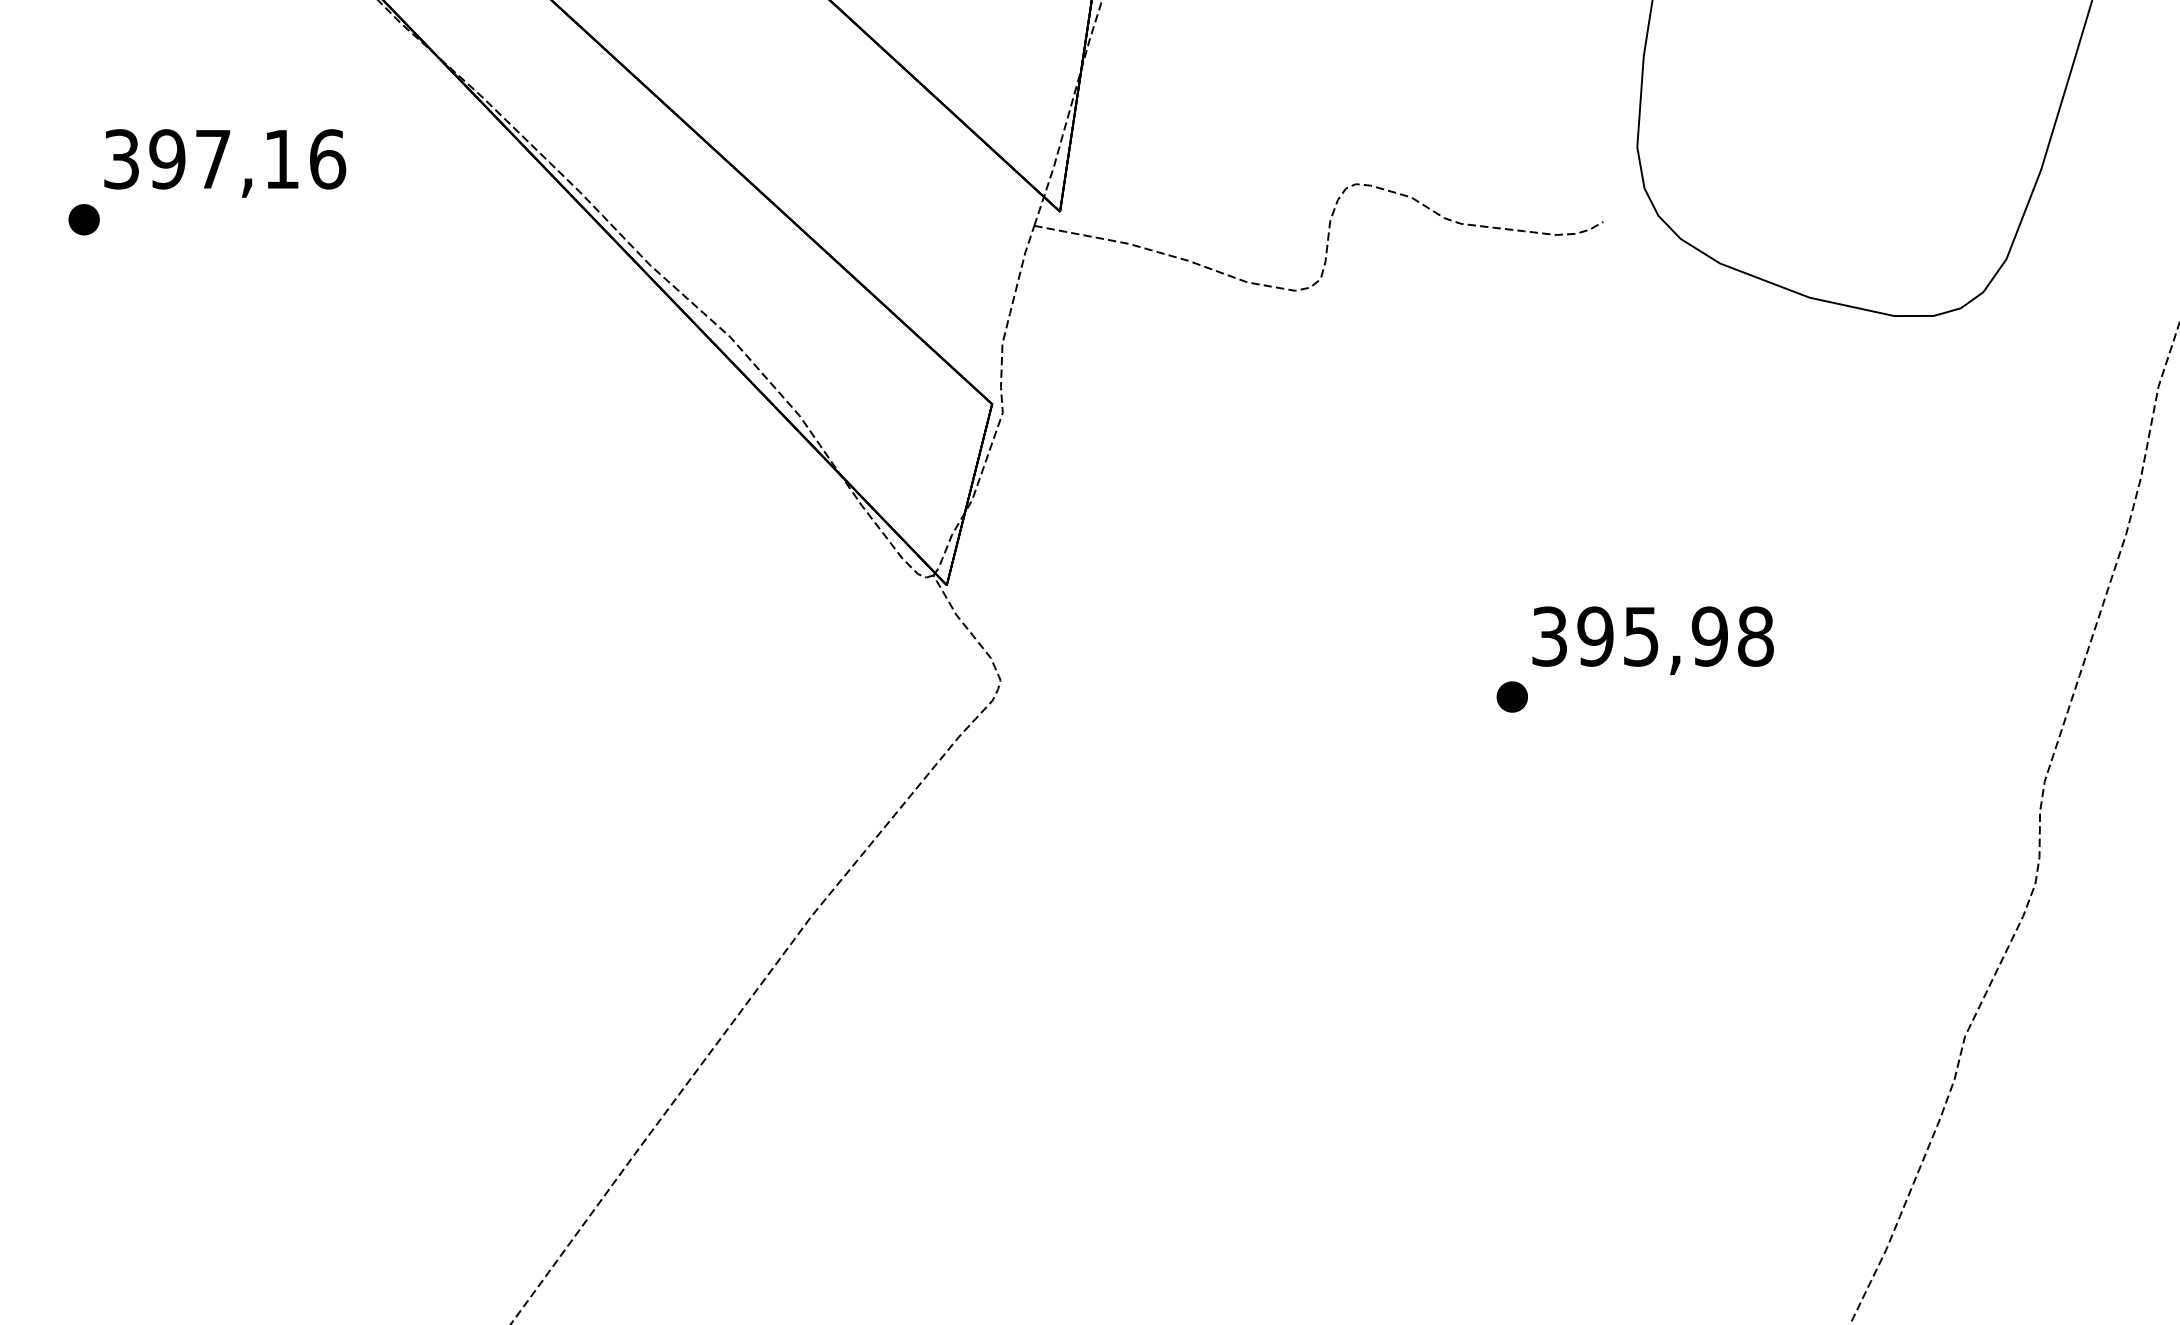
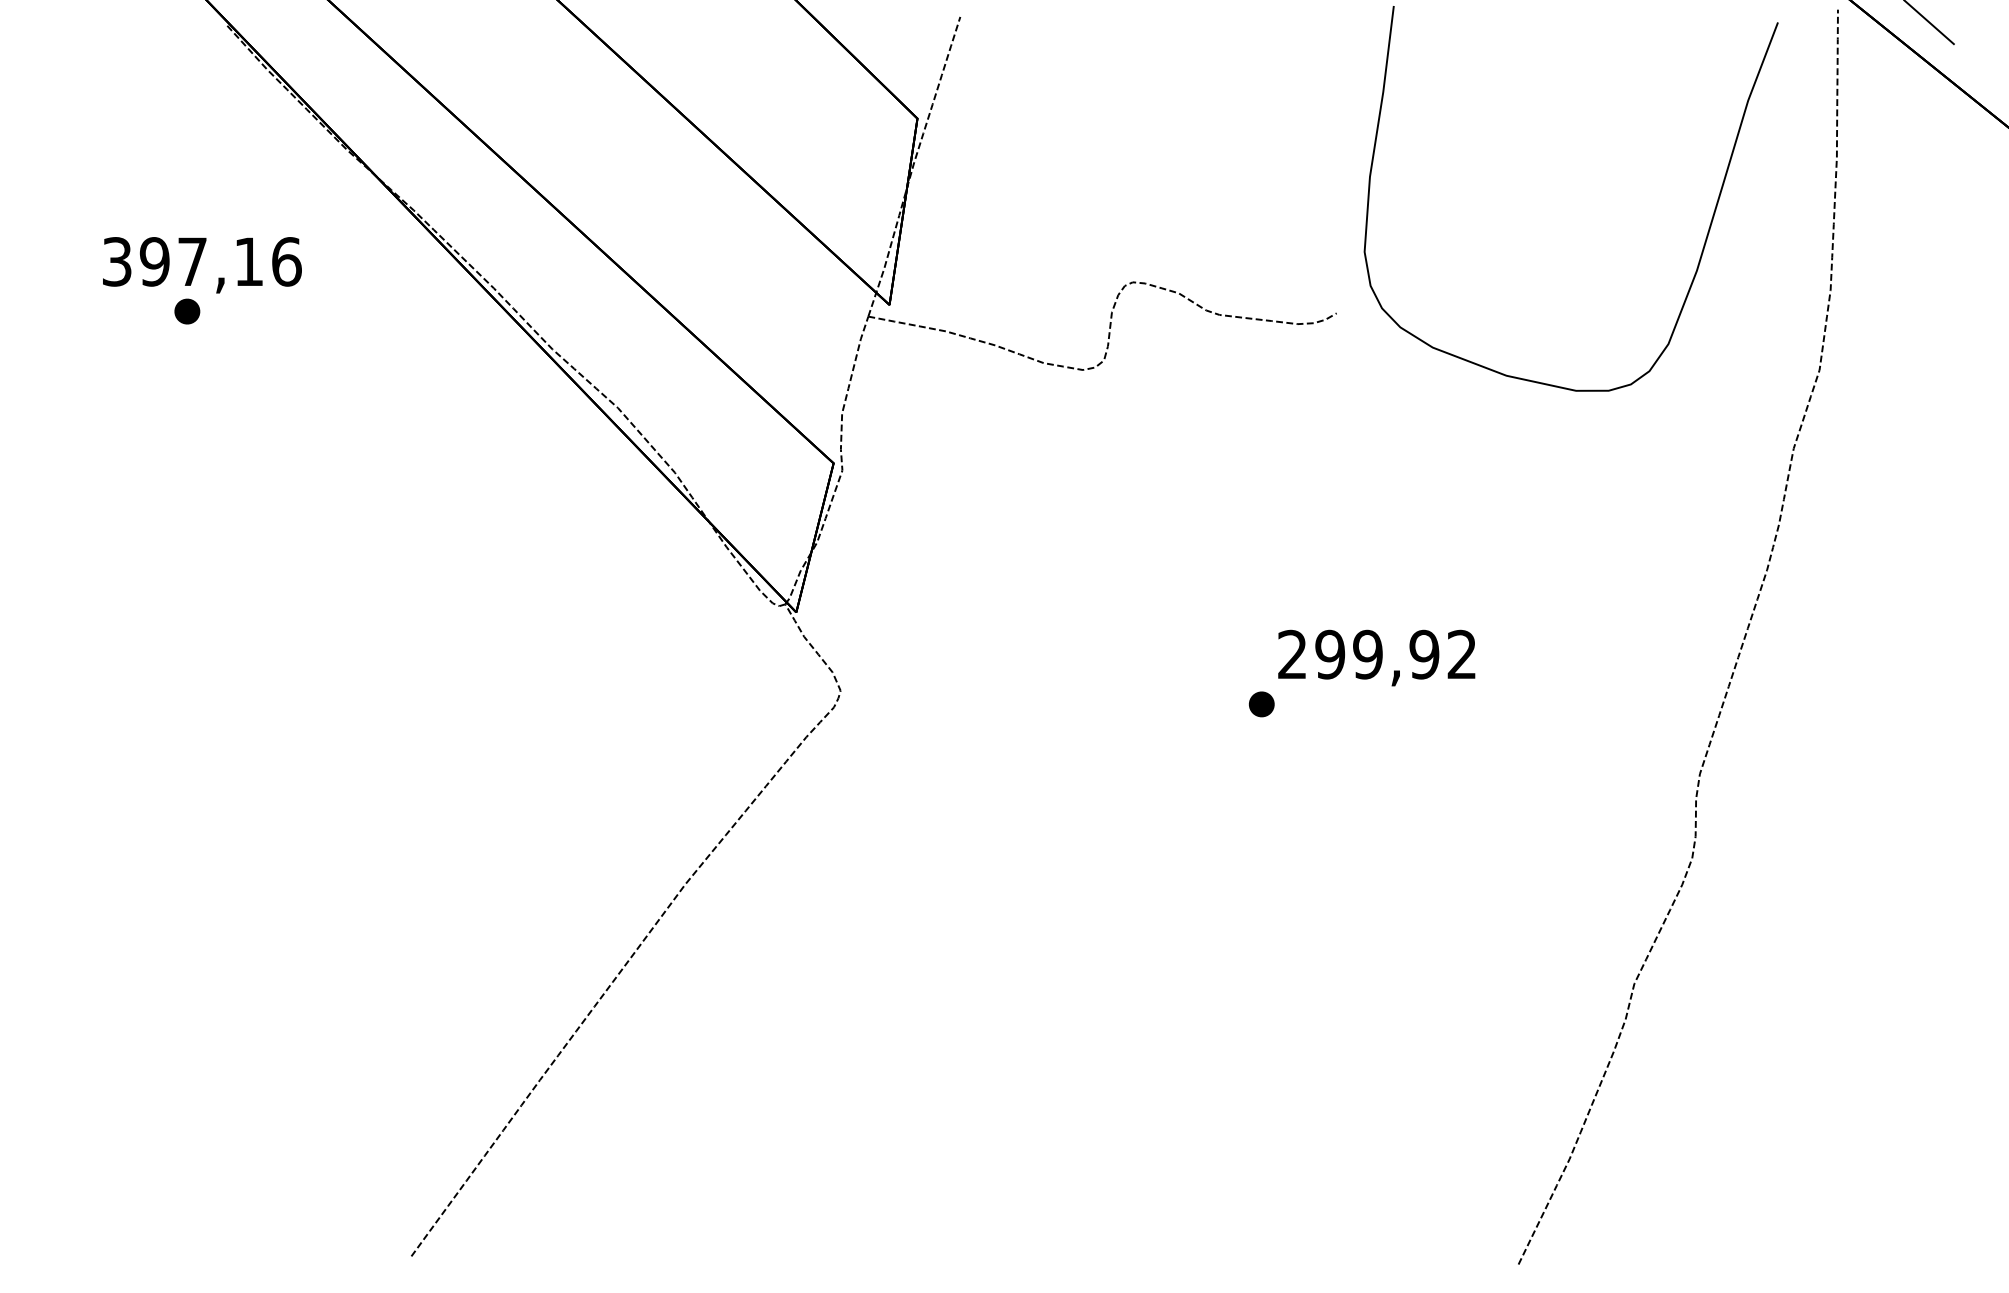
part: (84, 219) -> (187, 311), moved
text: (1652, 636) -> (1377, 654), 395,98 -> 299,92

